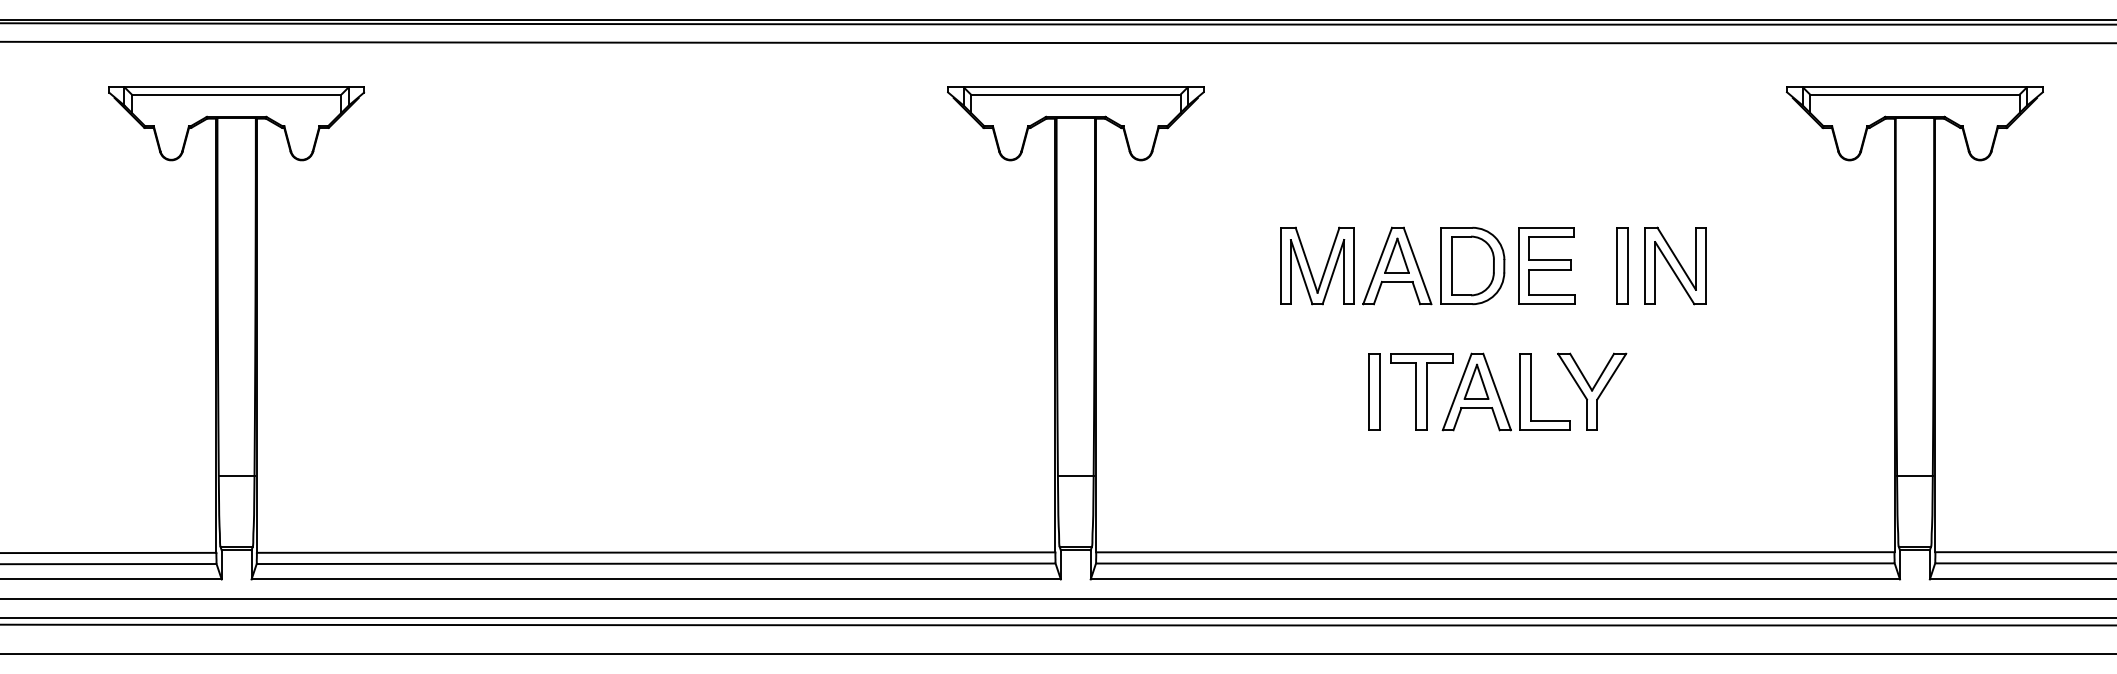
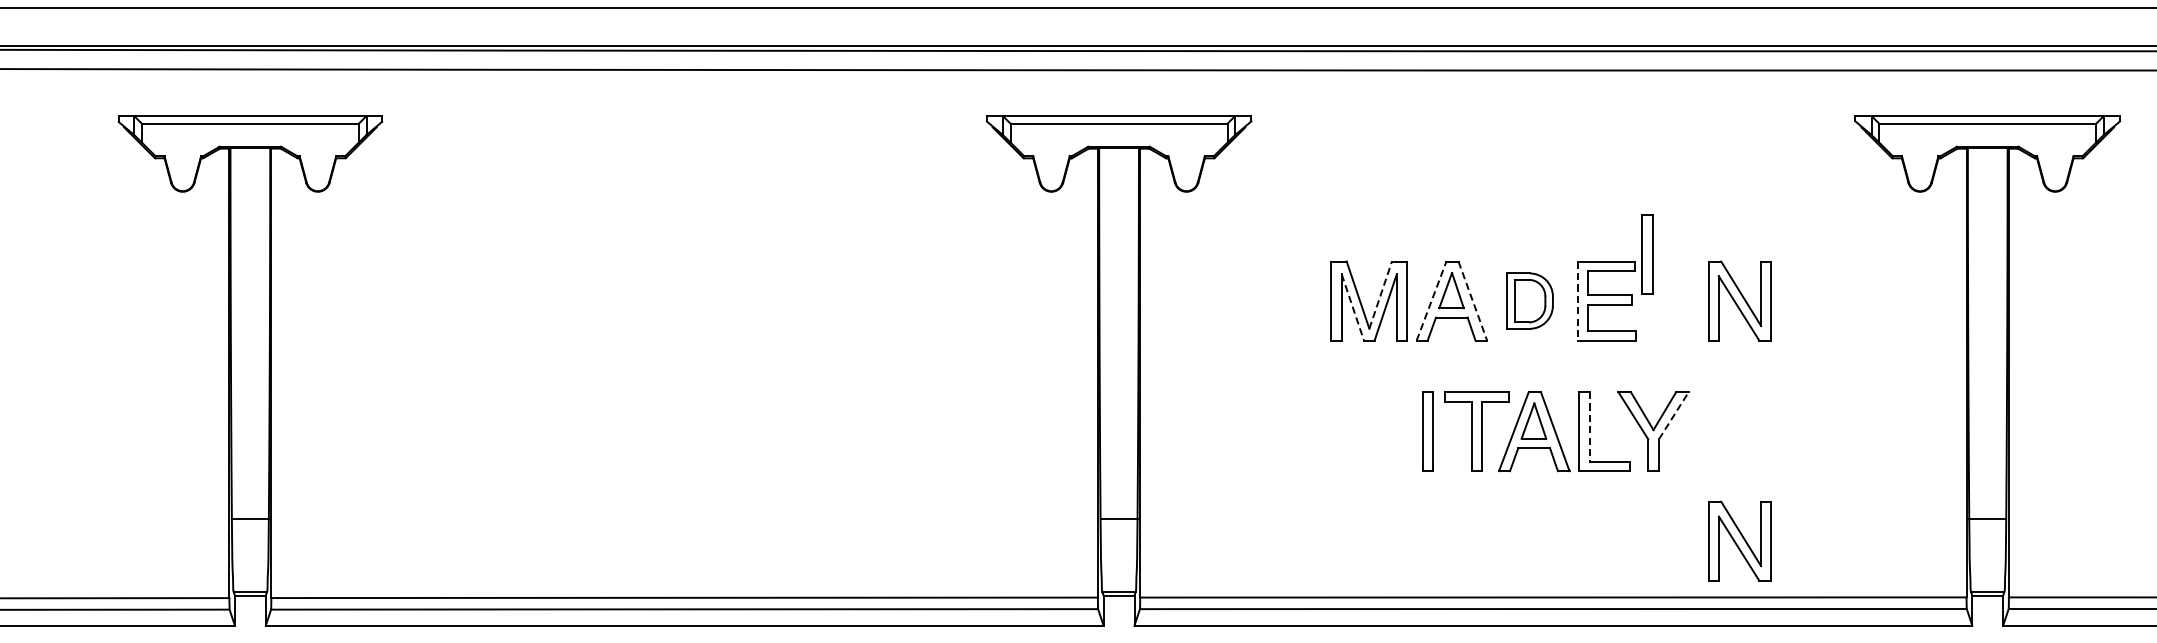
line: (1328, 259) -> (1380, 294), solid -> dashed
part: (1472, 265) -> (1529, 300), size x0.7
part: (1622, 265) -> (1647, 254), moved
line: (1377, 266) -> (1431, 301), solid -> dashed
line: (1417, 266) -> (1472, 301), solid -> dashed
line: (1518, 266) -> (1577, 301), solid -> dashed
line: (1301, 272) -> (1352, 307), solid -> dashed
line: (1612, 376) -> (1674, 415), solid -> dashed
line: (1530, 387) -> (1589, 426), solid -> dashed
part: (1675, 497) -> (1739, 540), added

